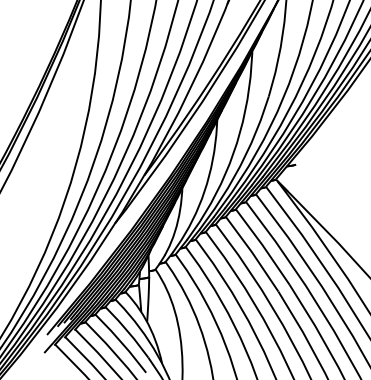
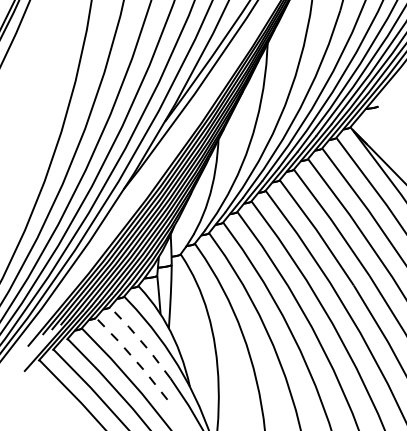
line: (127, 331) -> (141, 341), solid -> dashed
line: (121, 342) -> (132, 357), solid -> dashed

